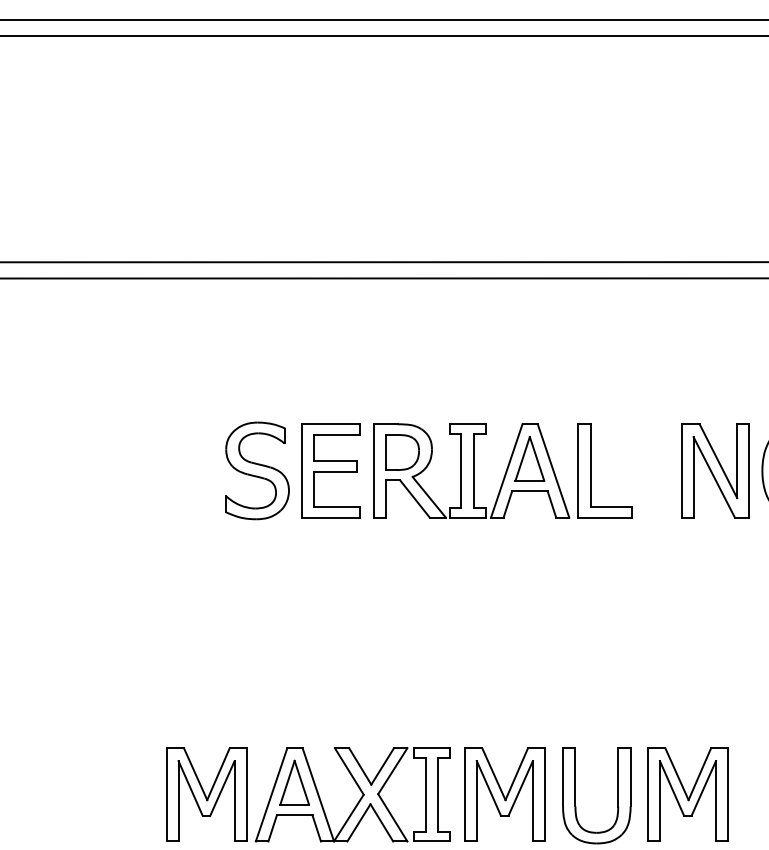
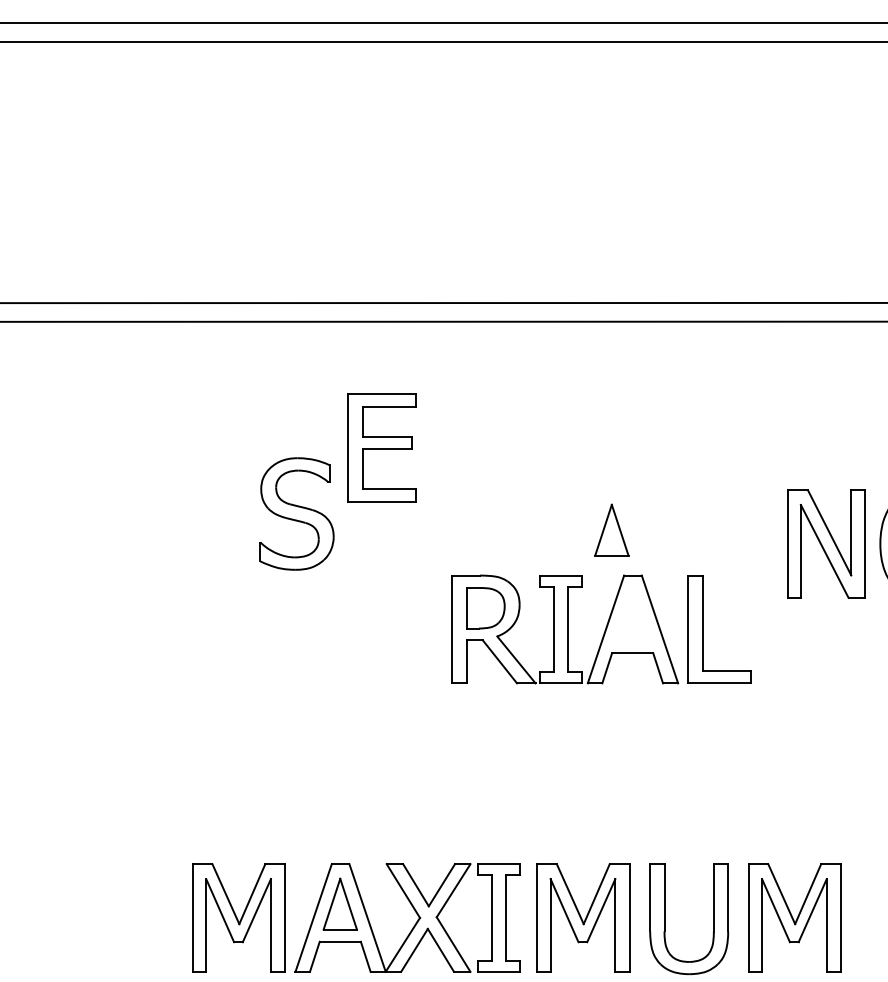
part: (257, 470) -> (297, 513), moved
part: (330, 470) -> (381, 447), moved
part: (502, 470) -> (601, 628), moved

